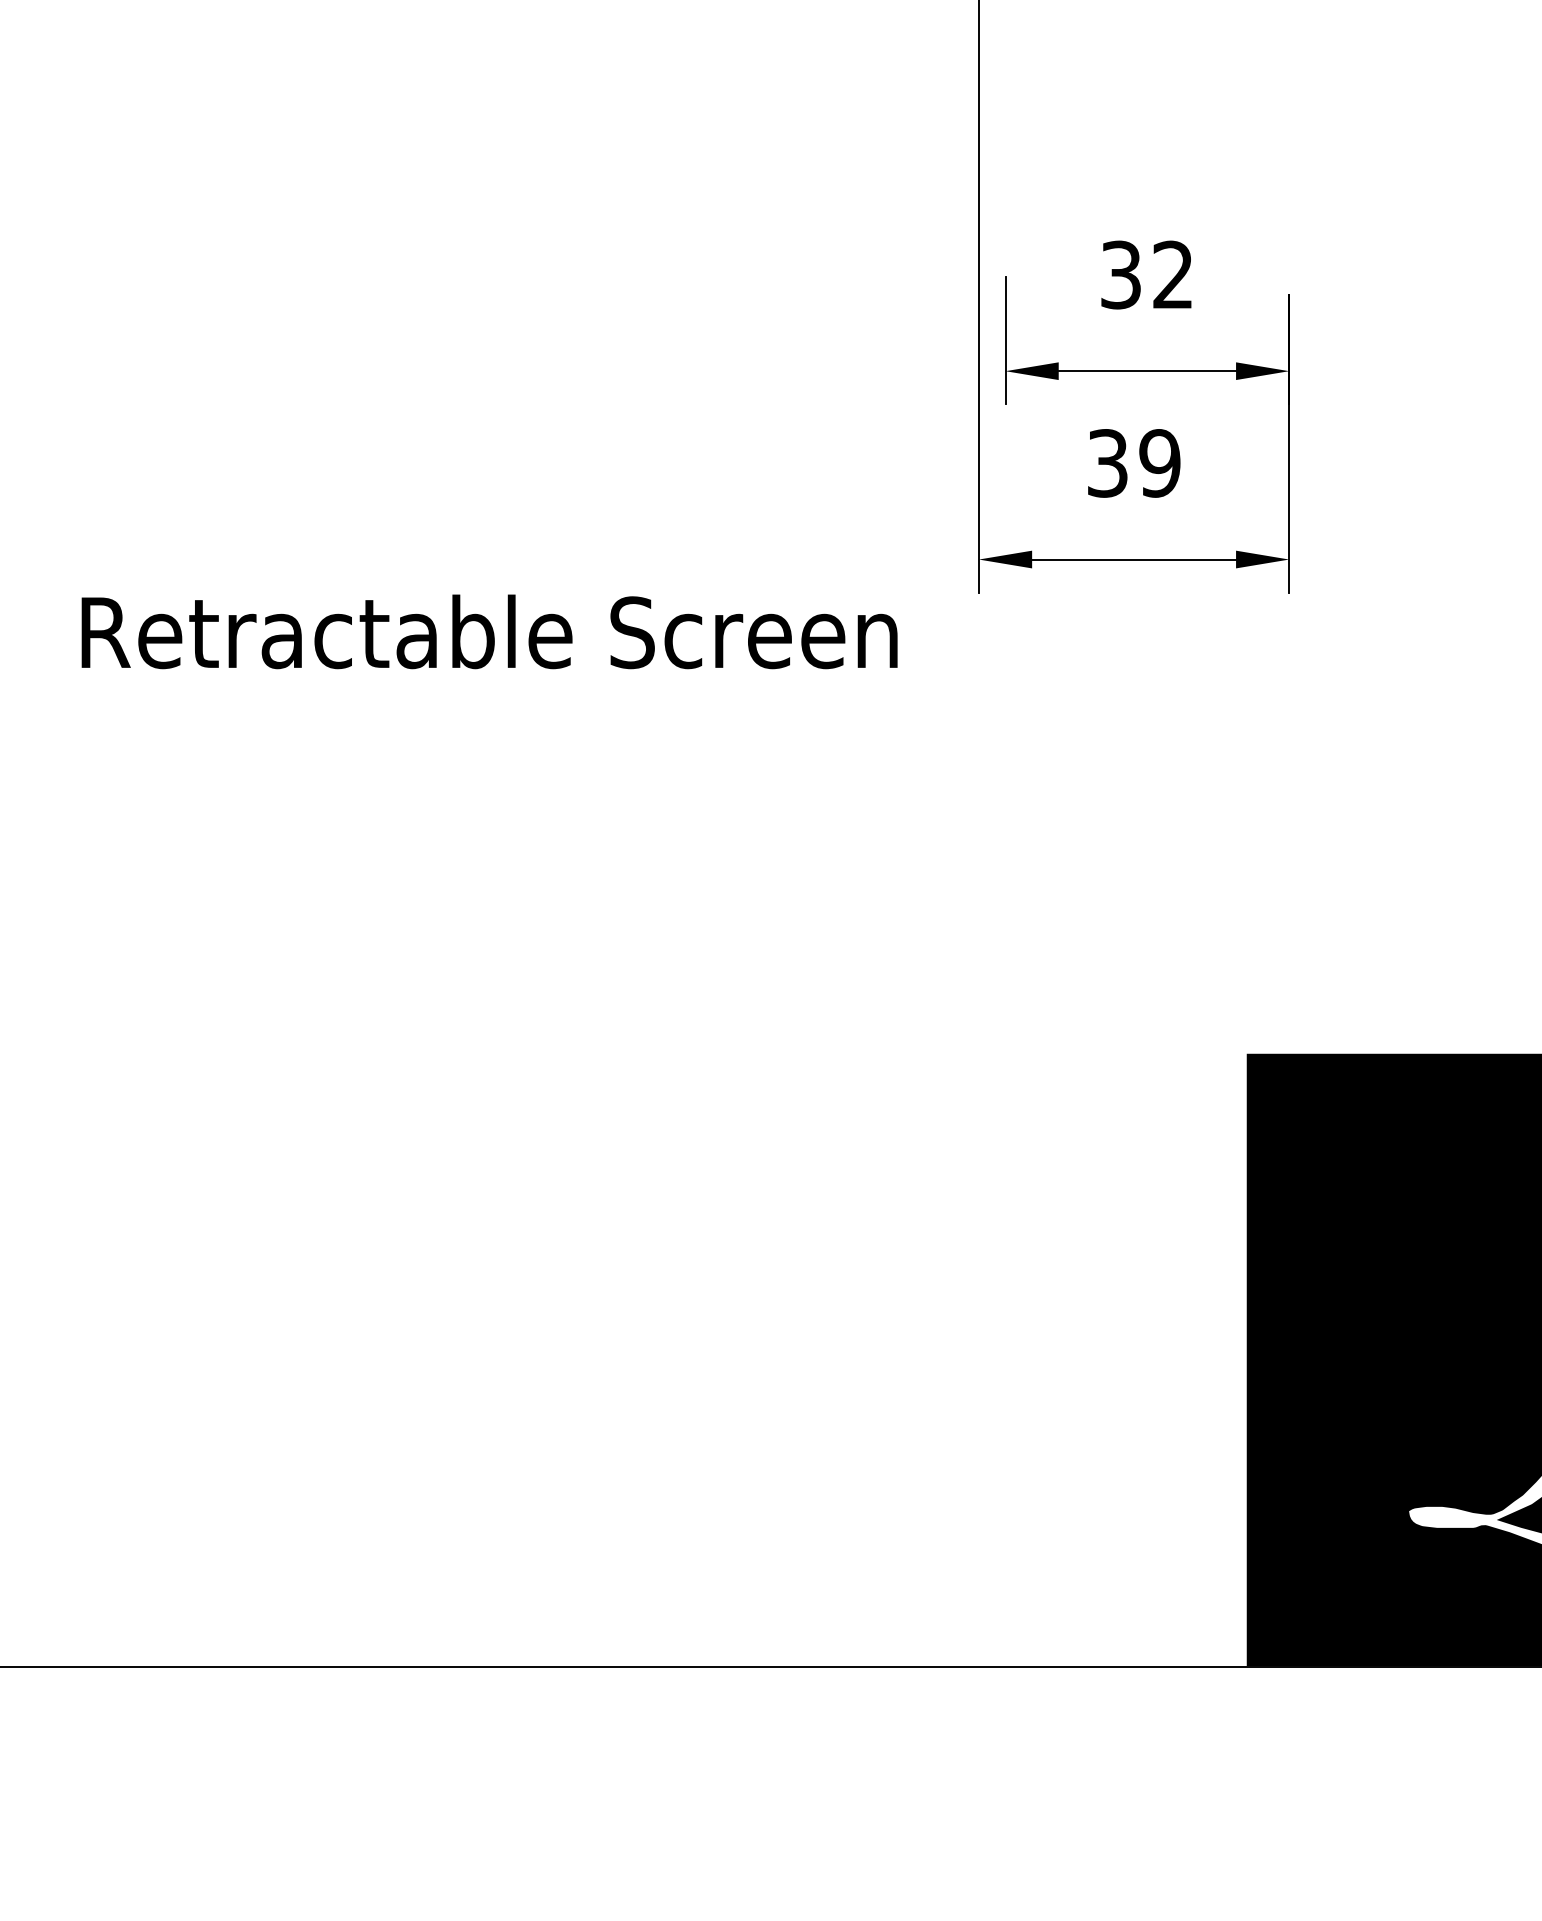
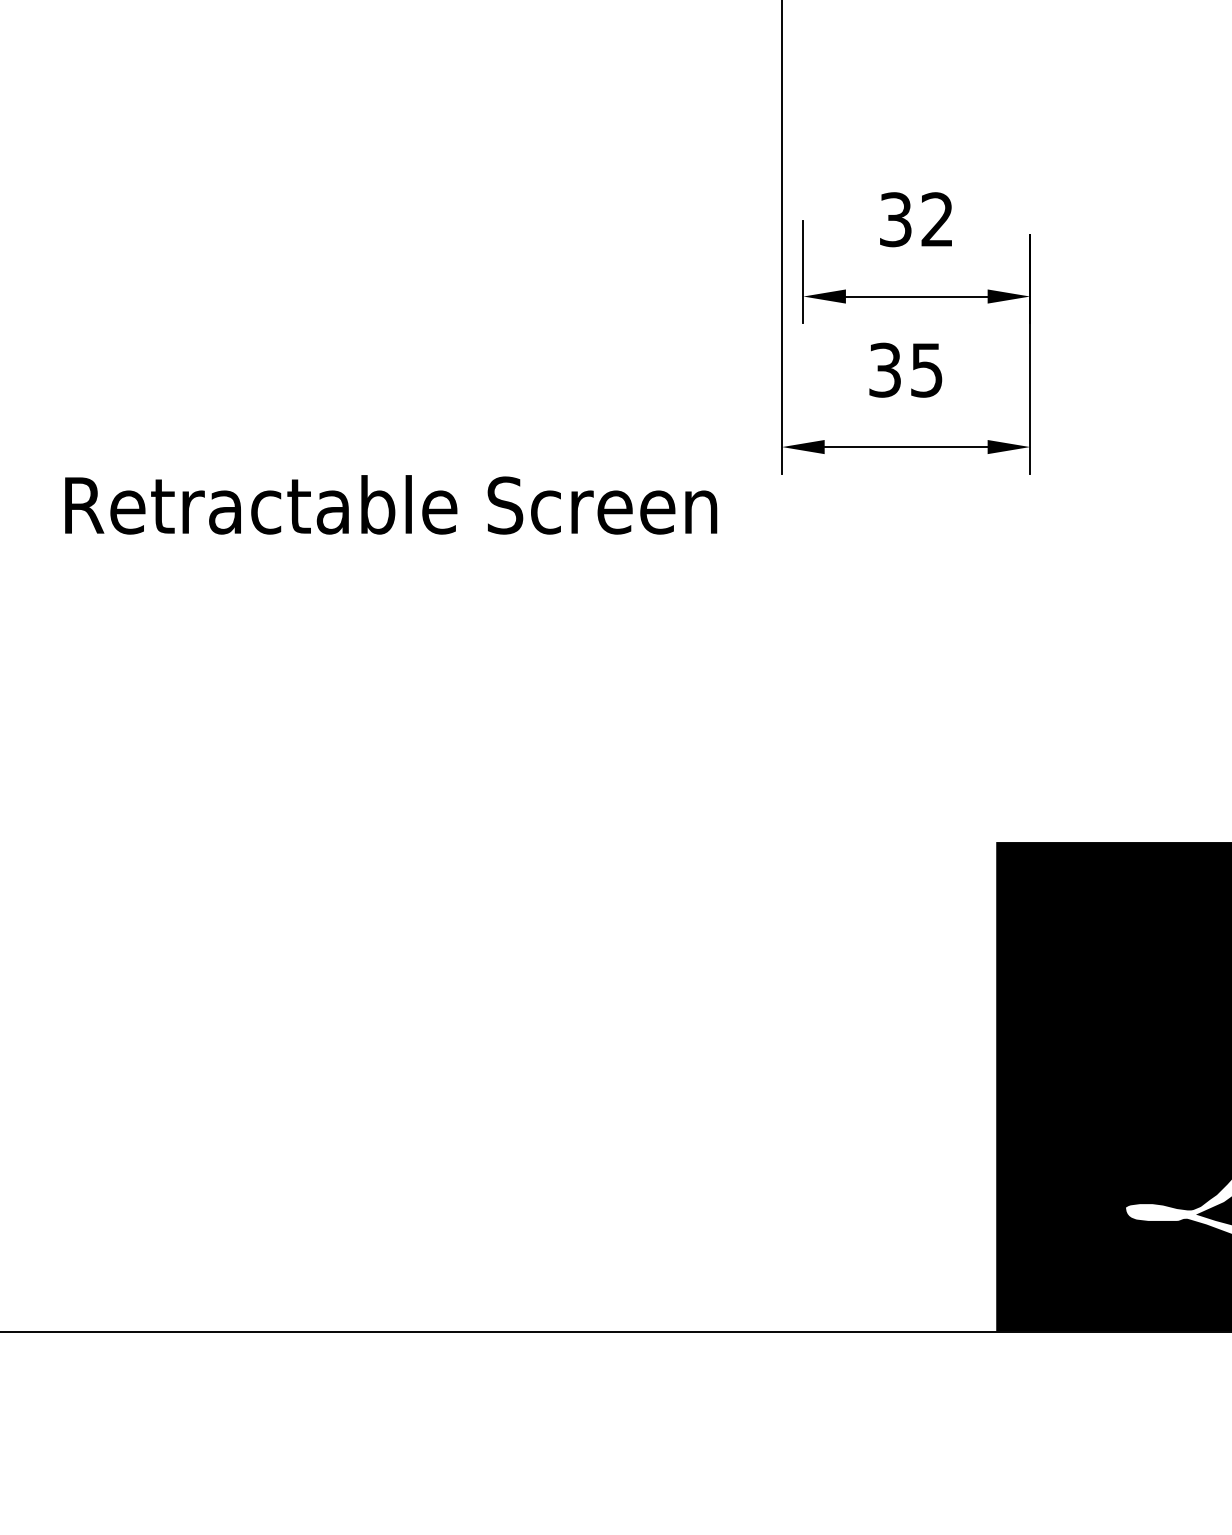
text: (1159, 462) -> (926, 369), 39 -> 35

